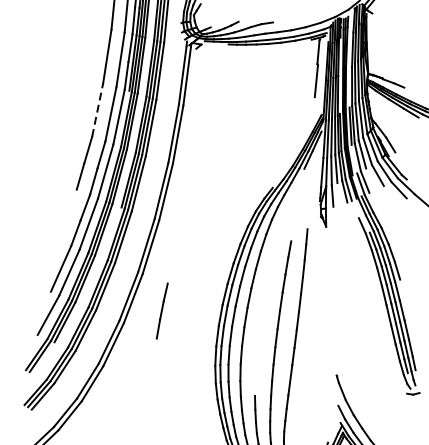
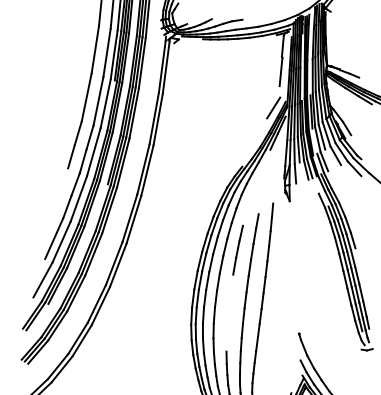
line: (97, 109) -> (86, 97), dashed -> solid
line: (307, 121) -> (273, 107), added
line: (161, 310) -> (237, 249), moved

